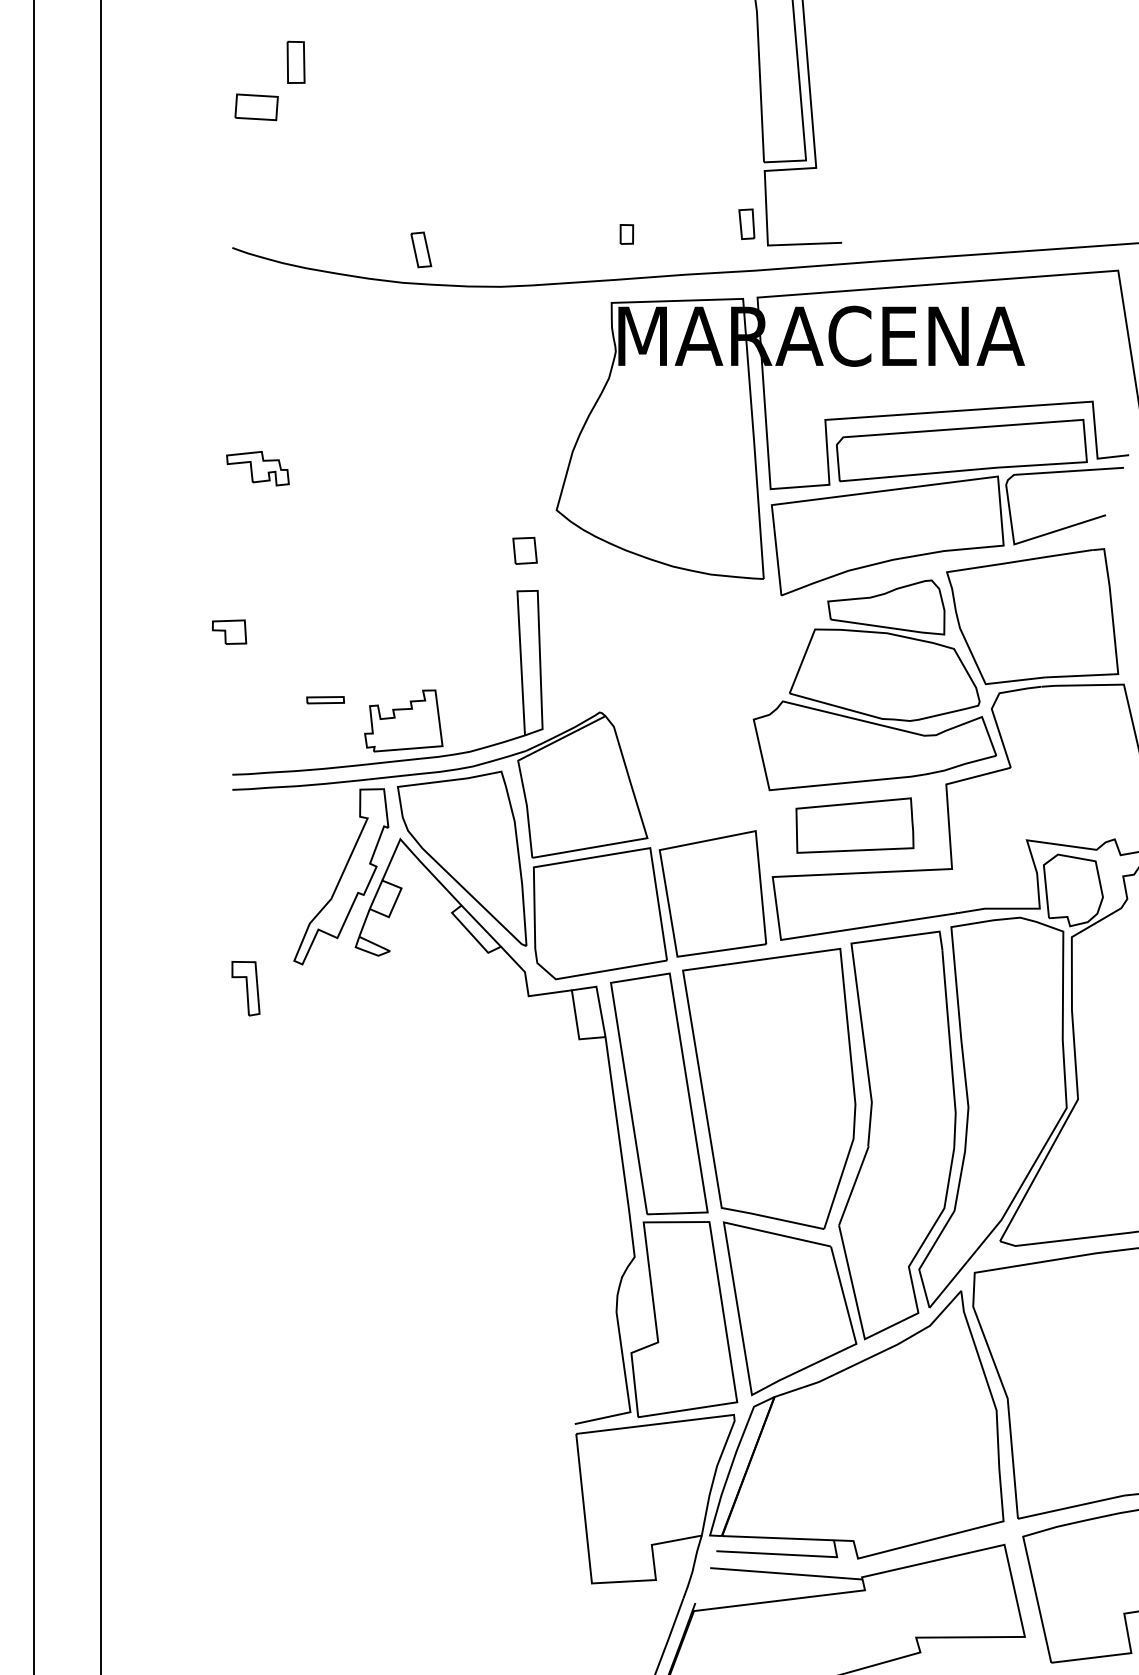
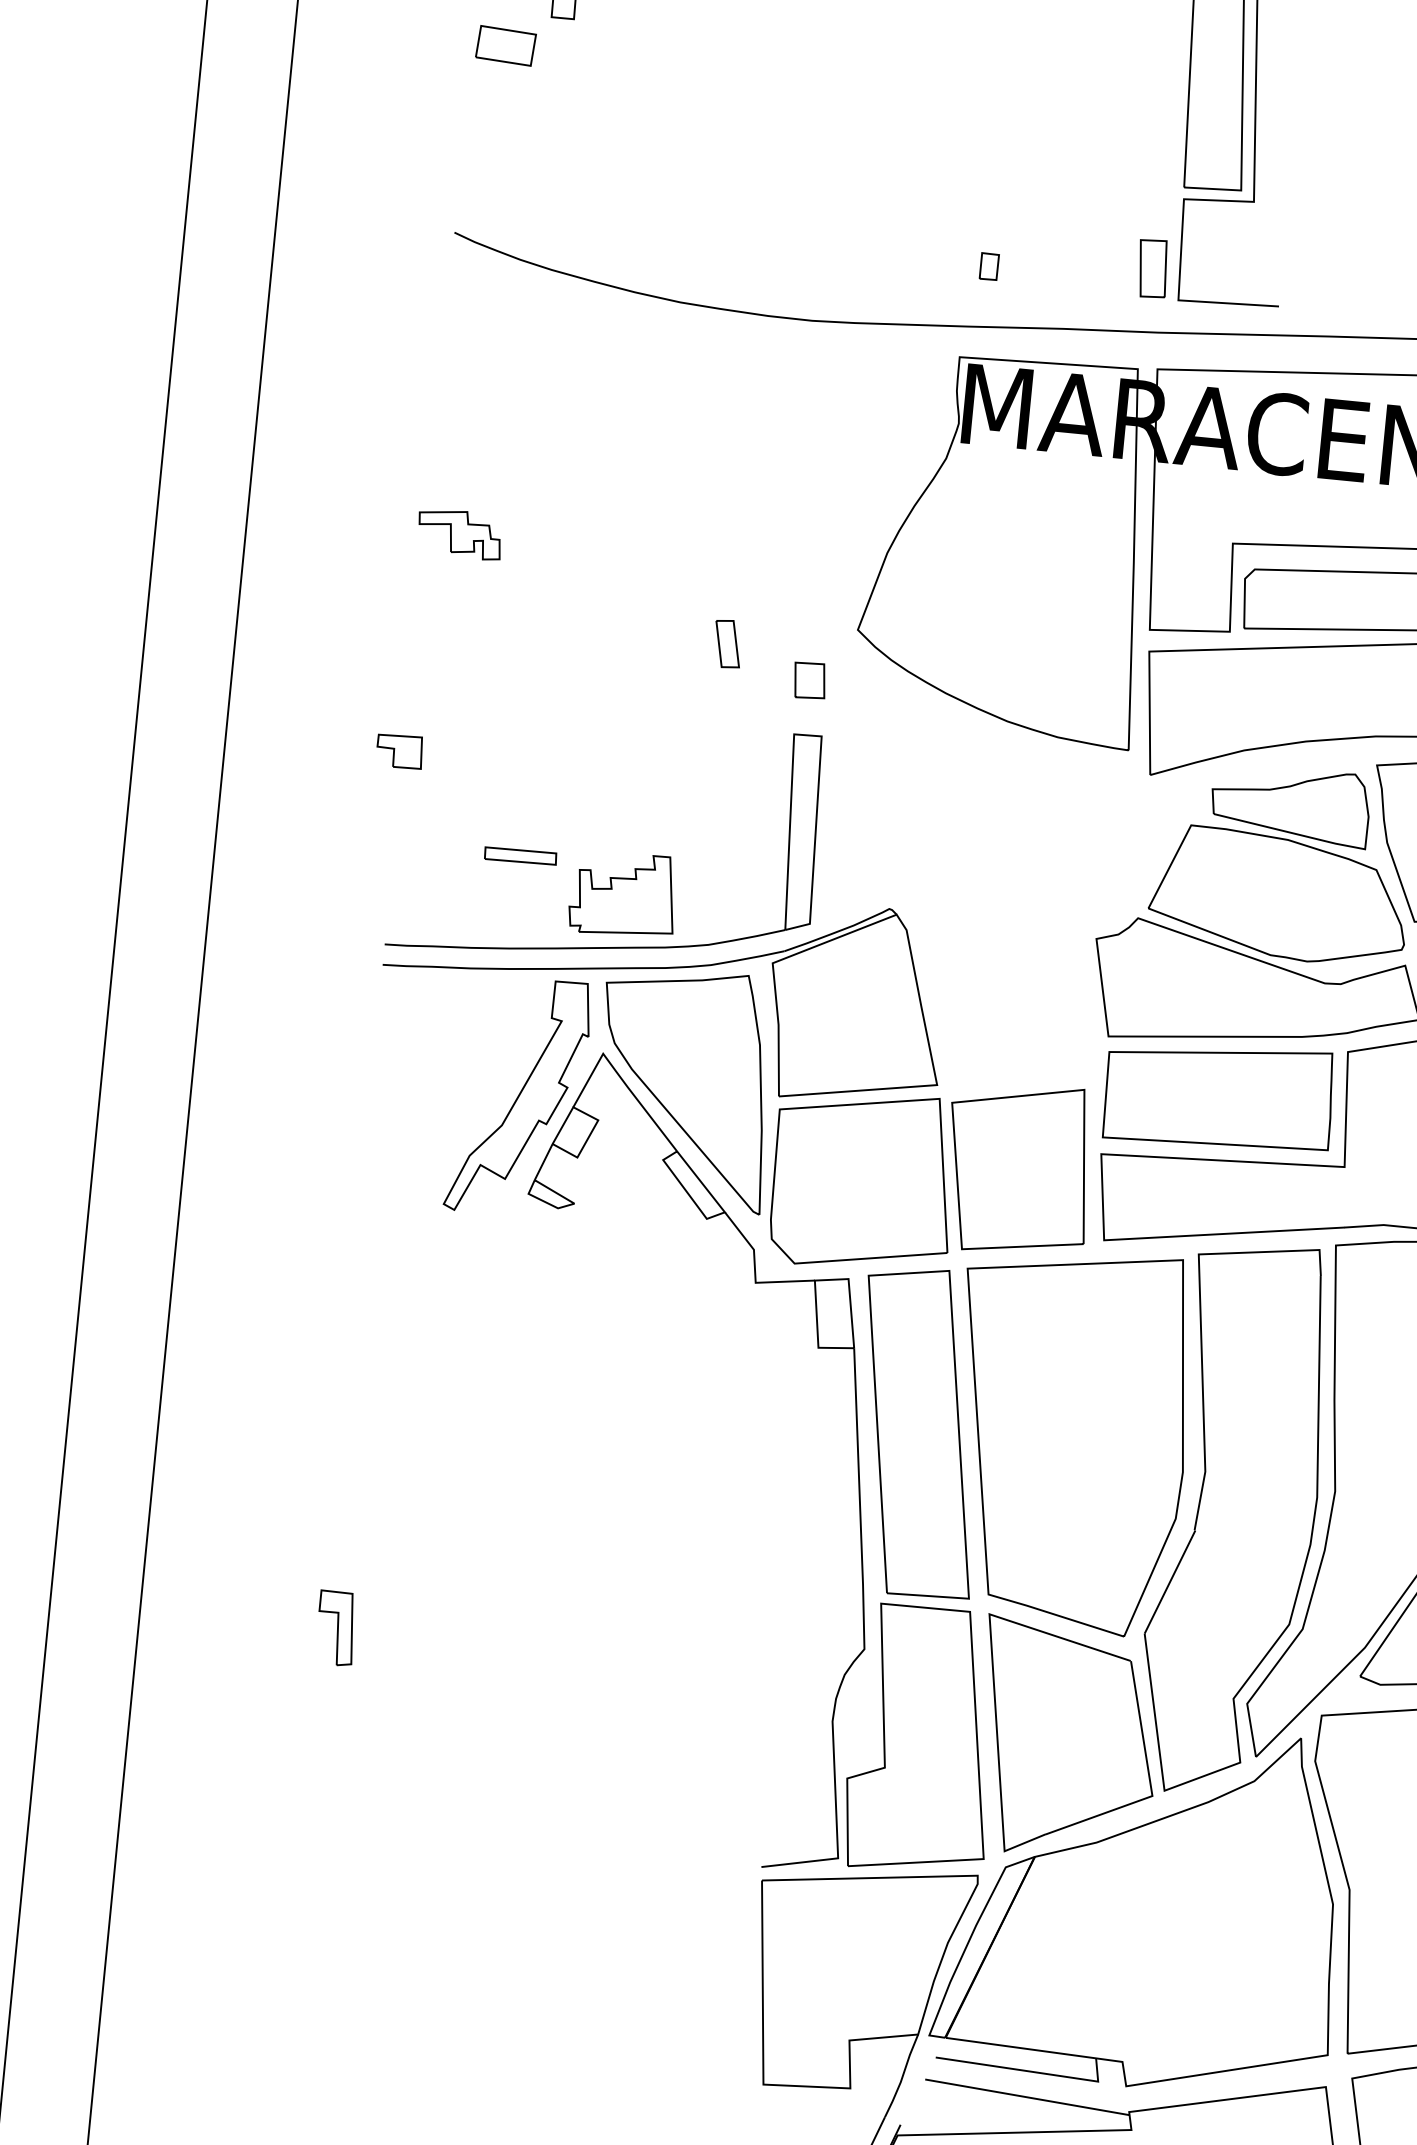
part: (746, 224) -> (1152, 269), size x1.43
part: (421, 249) -> (728, 643), moved
part: (325, 699) -> (520, 855), size x1.43
part: (854, 825) -> (1218, 1095), size x1.43
part: (245, 988) -> (335, 1628), moved

